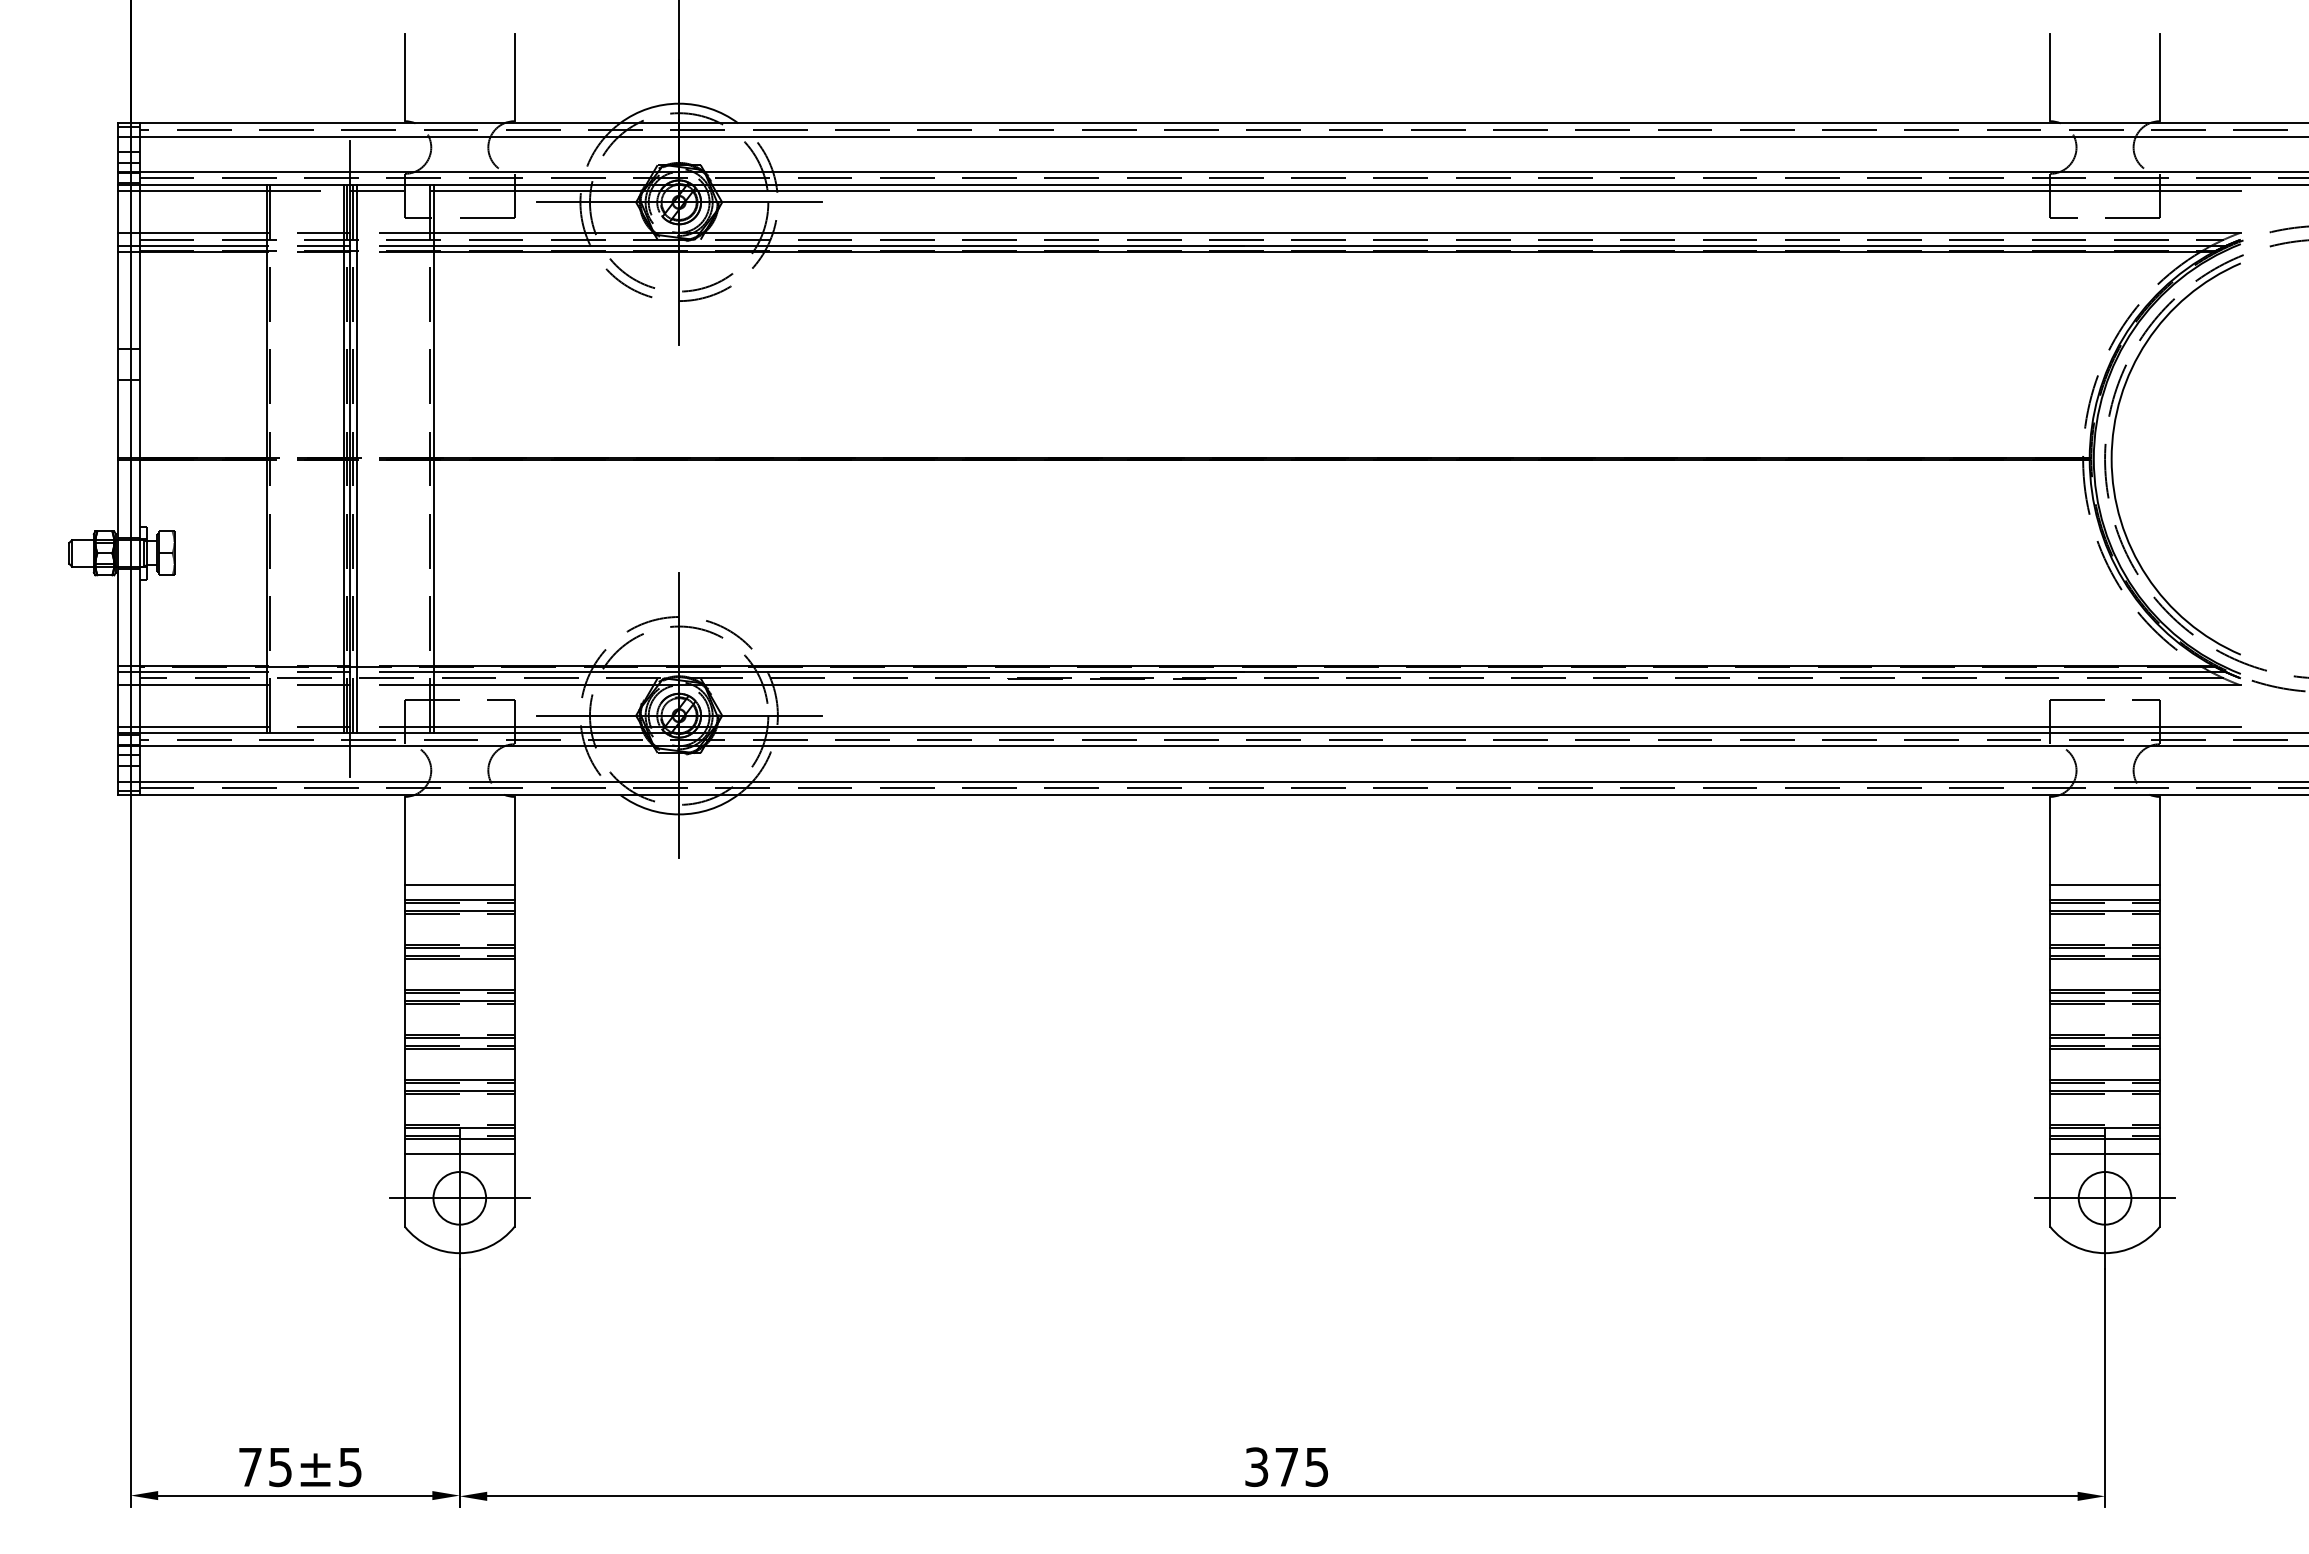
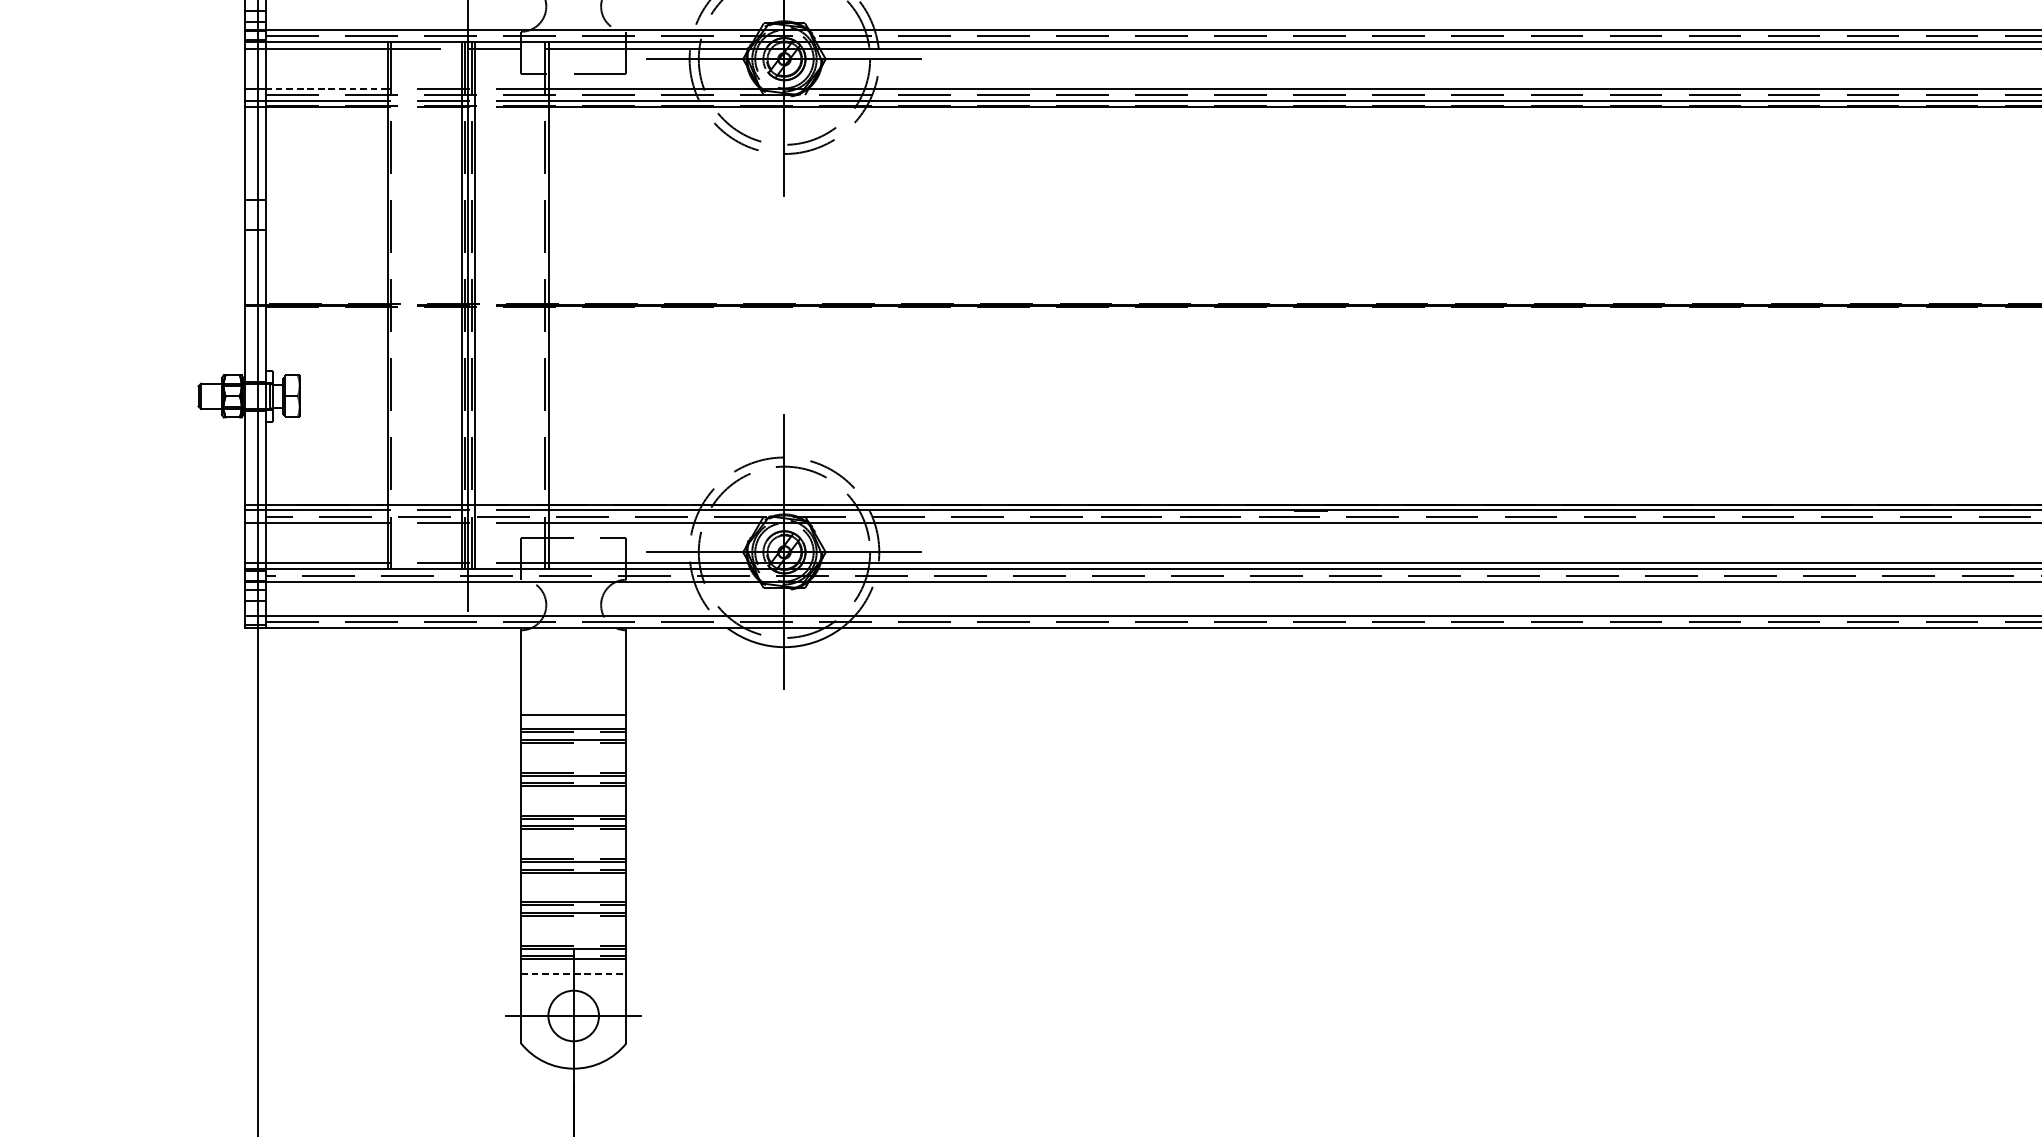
line: (203, 233) -> (327, 89), solid -> dashed
line: (459, 1154) -> (573, 973), solid -> dashed

